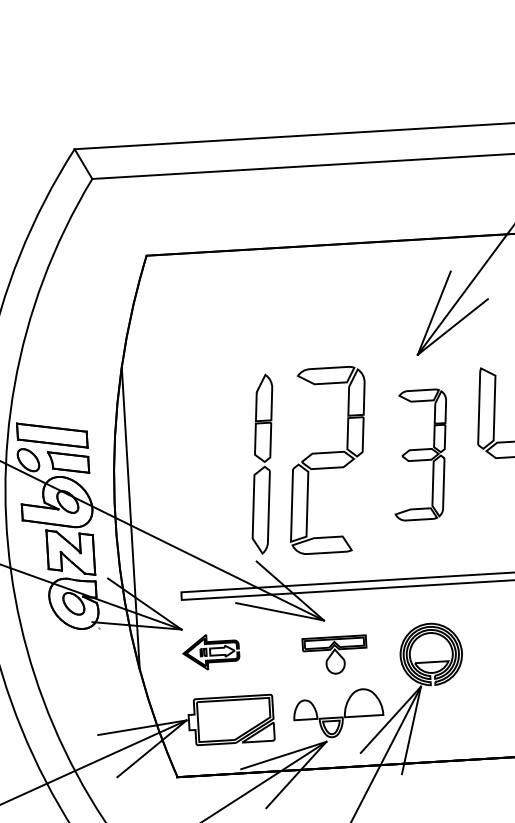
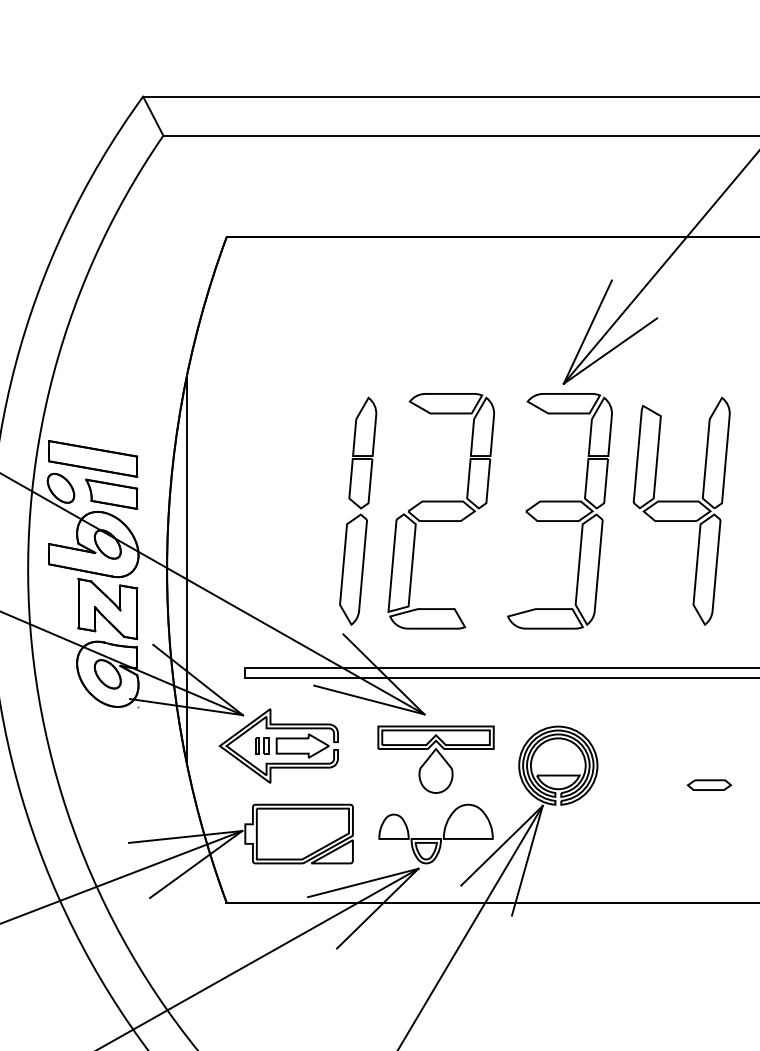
part: (420, 455) -> (559, 511), size x1.43
part: (210, 651) -> (278, 745), size x1.67
part: (334, 655) -> (435, 759), size x1.43

